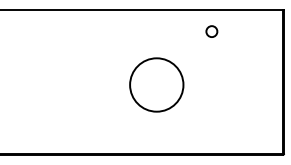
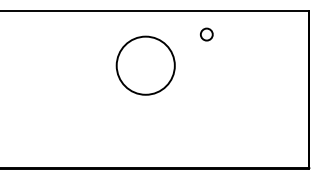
circle: (211, 31) -> (206, 34), moved
circle: (156, 84) -> (145, 65), moved

